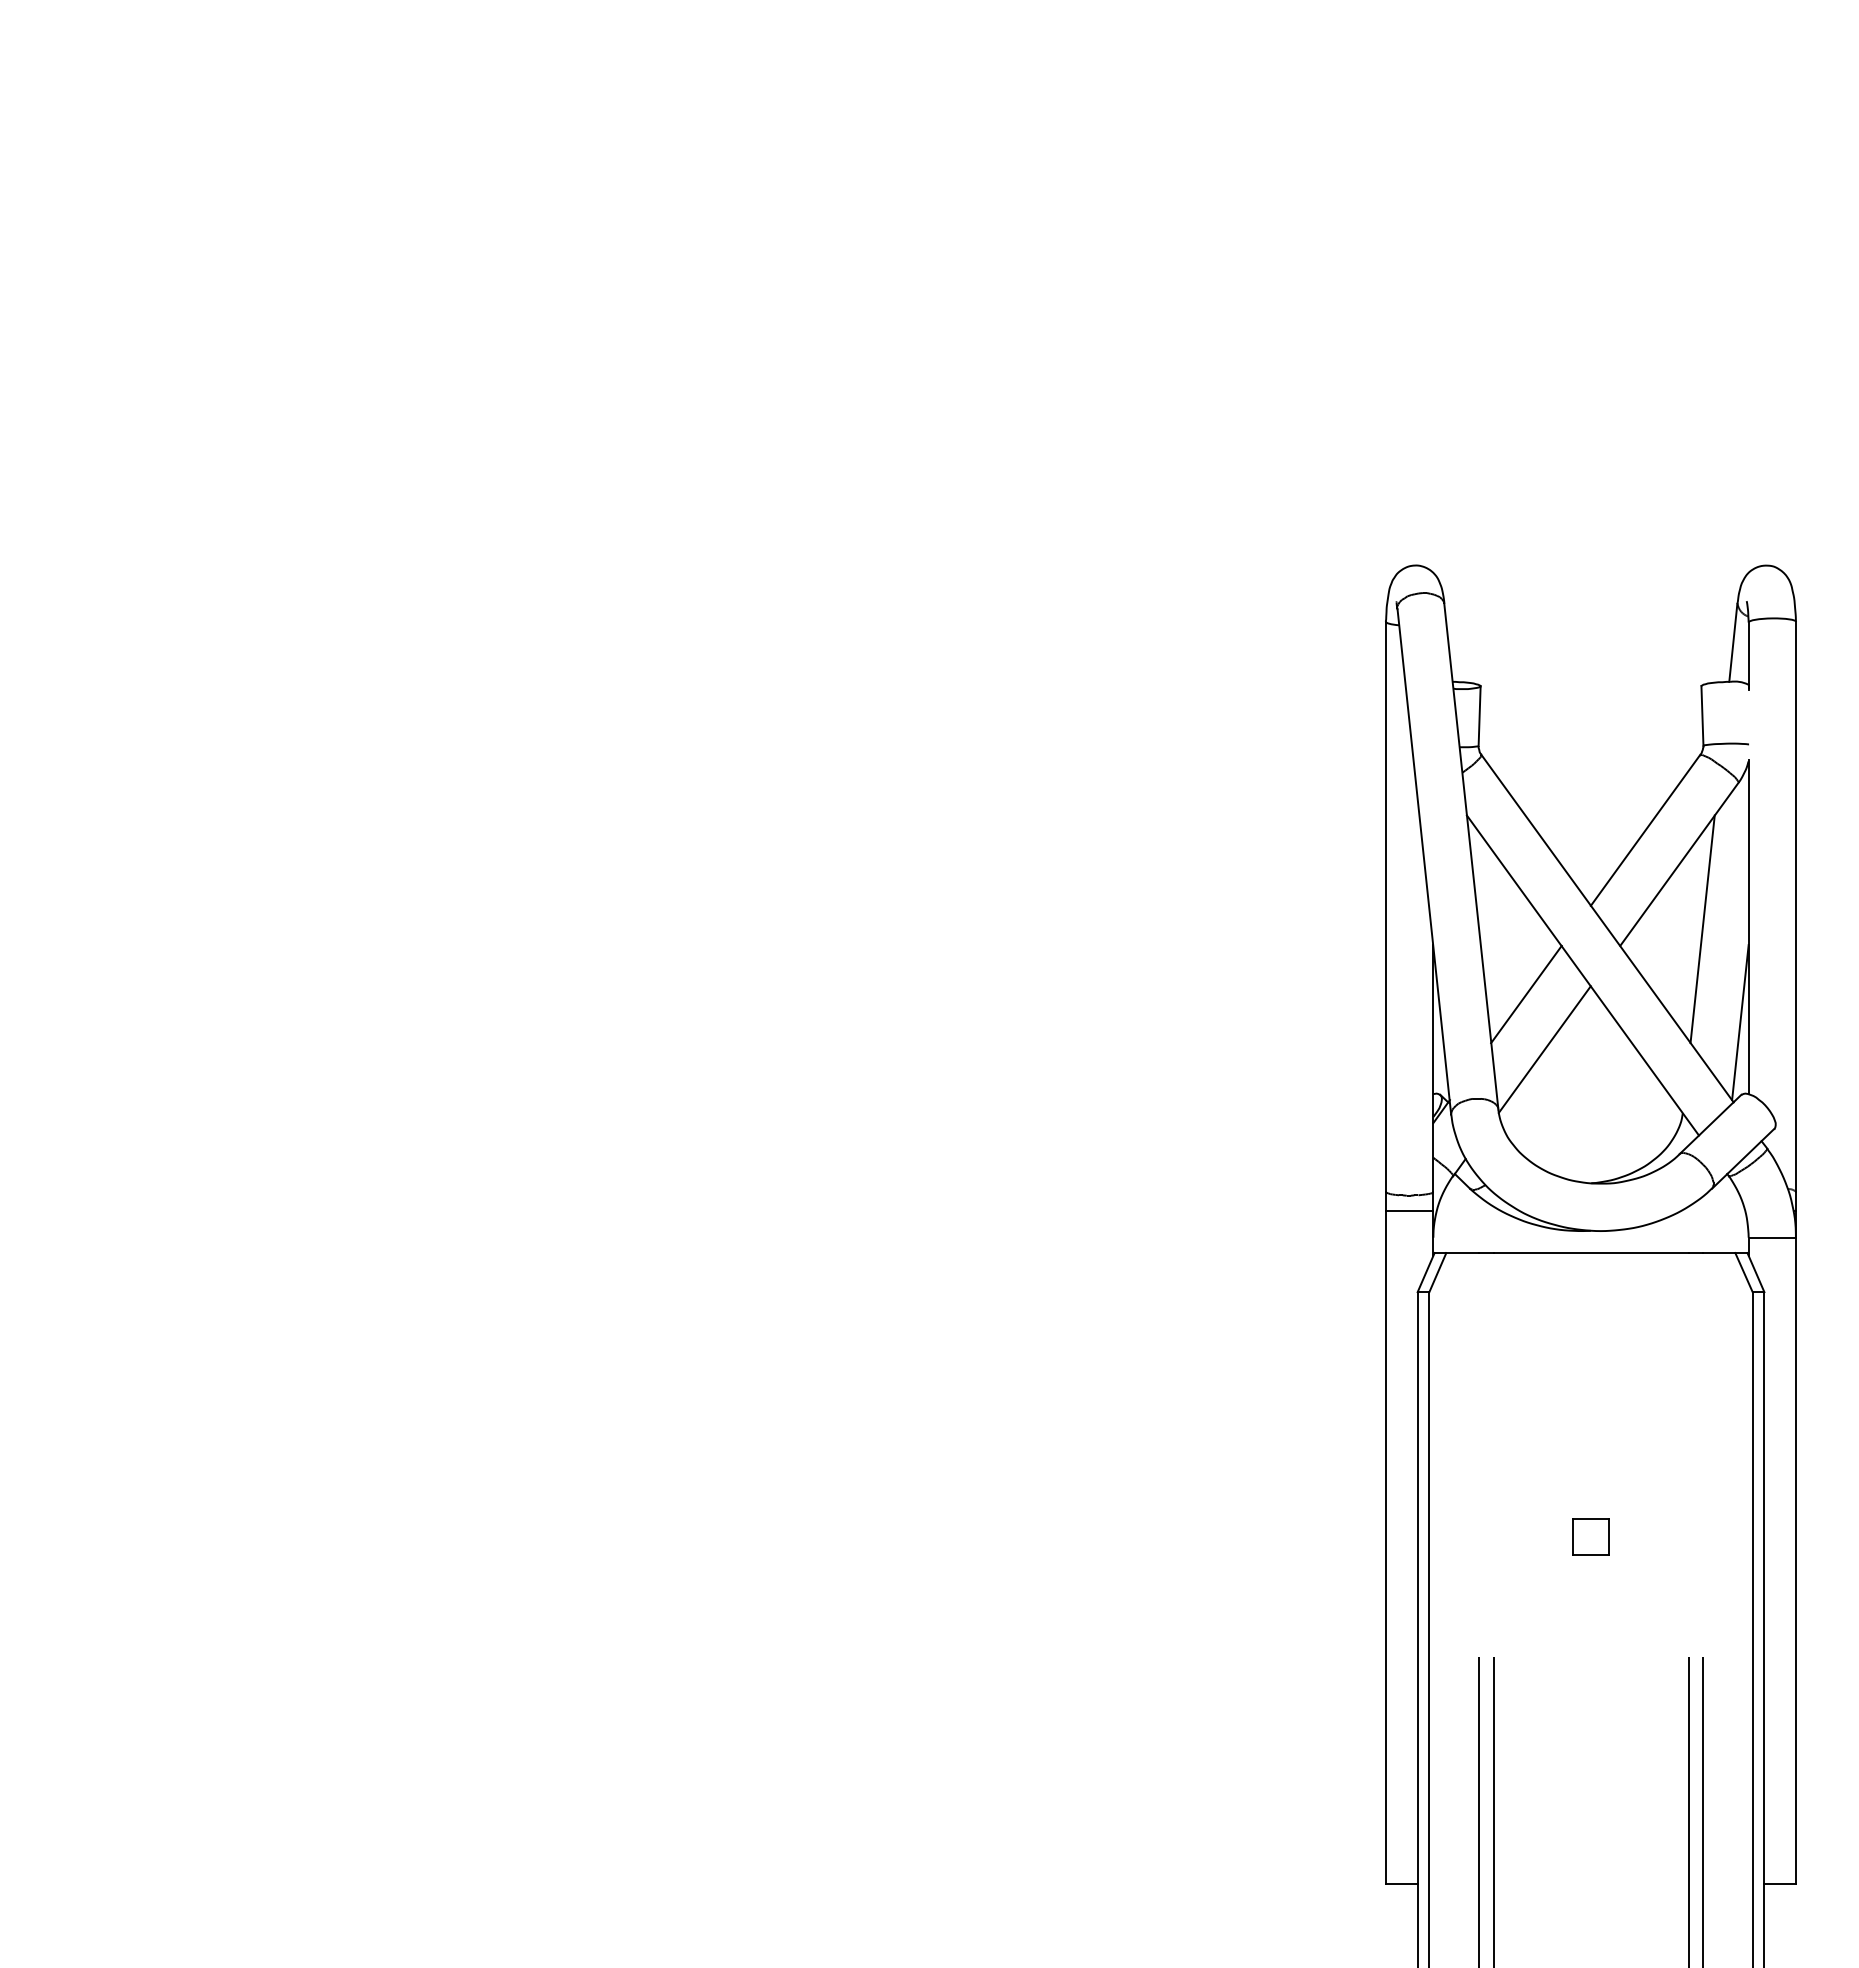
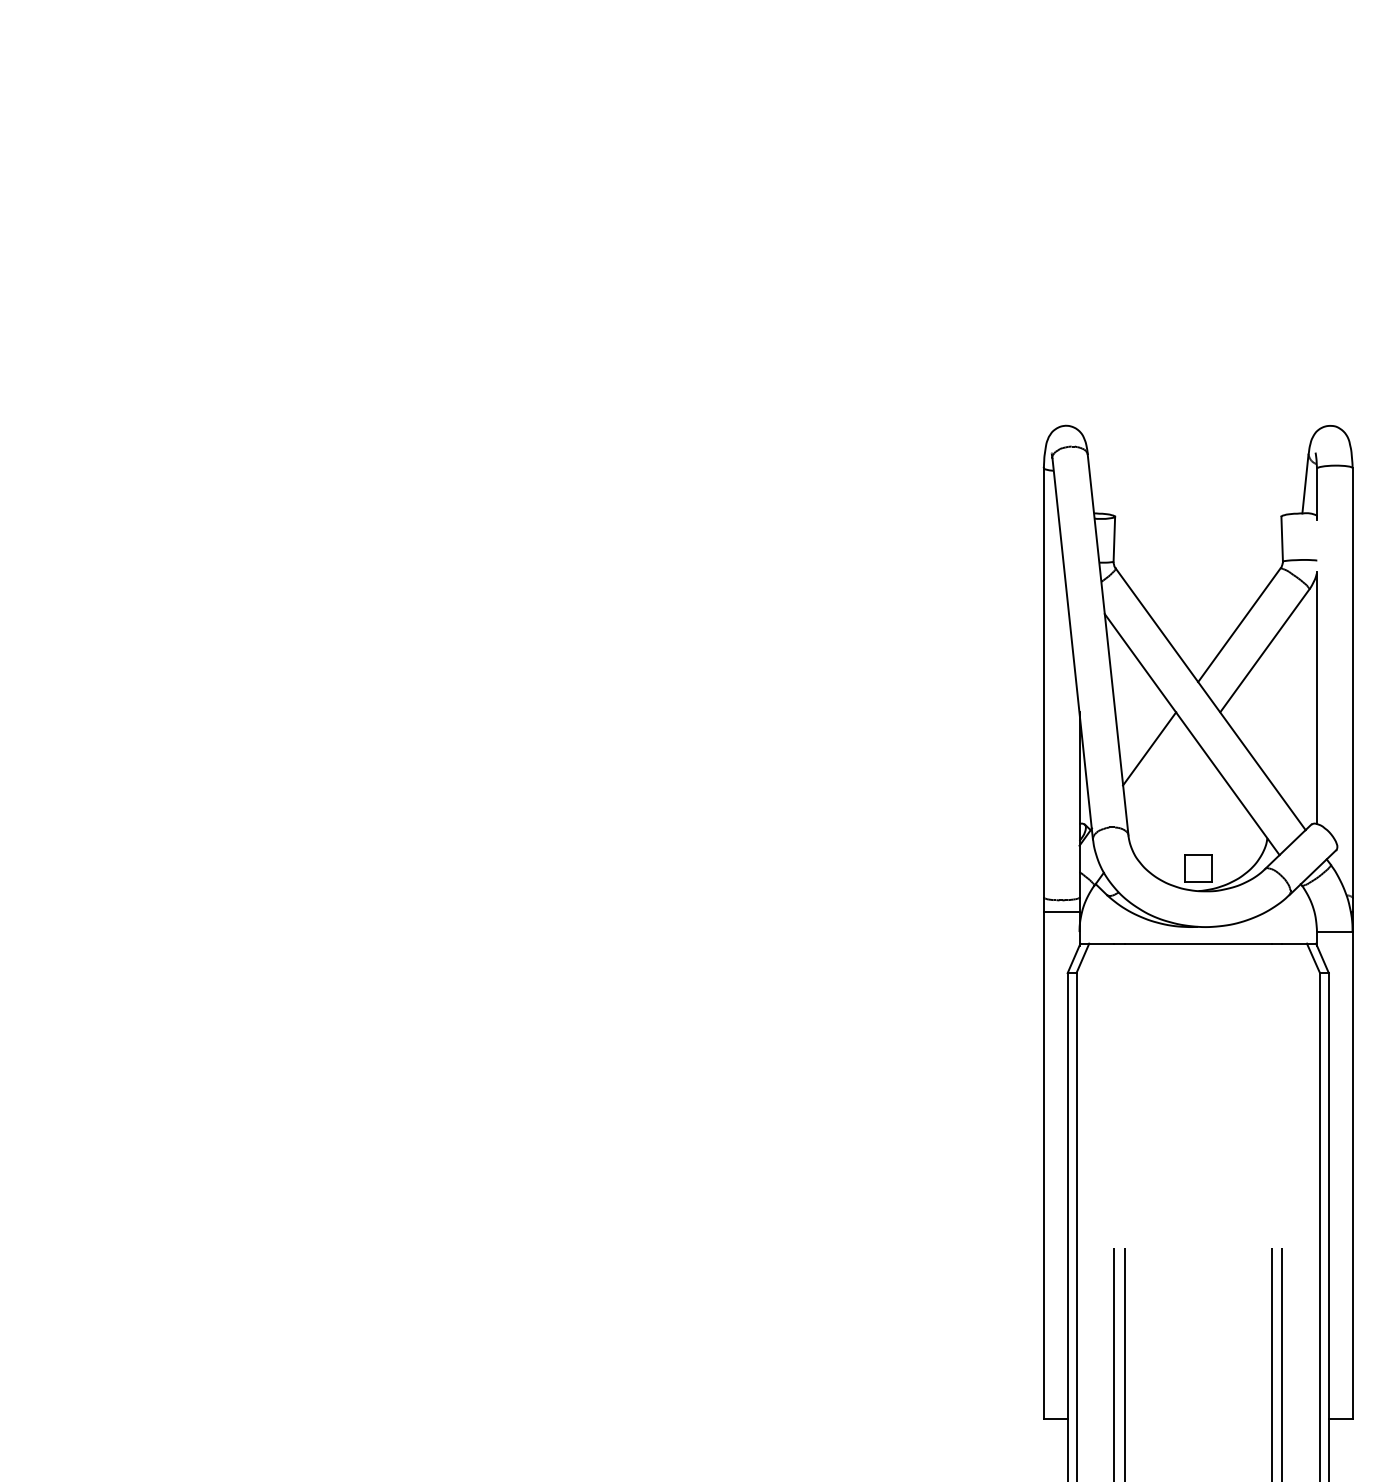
line: (1702, 929) -> (1282, 699), removed
line: (1740, 1022) -> (1310, 769), removed
line: (1544, 1049) -> (1163, 790), removed
part: (1590, 1536) -> (1197, 867), moved

